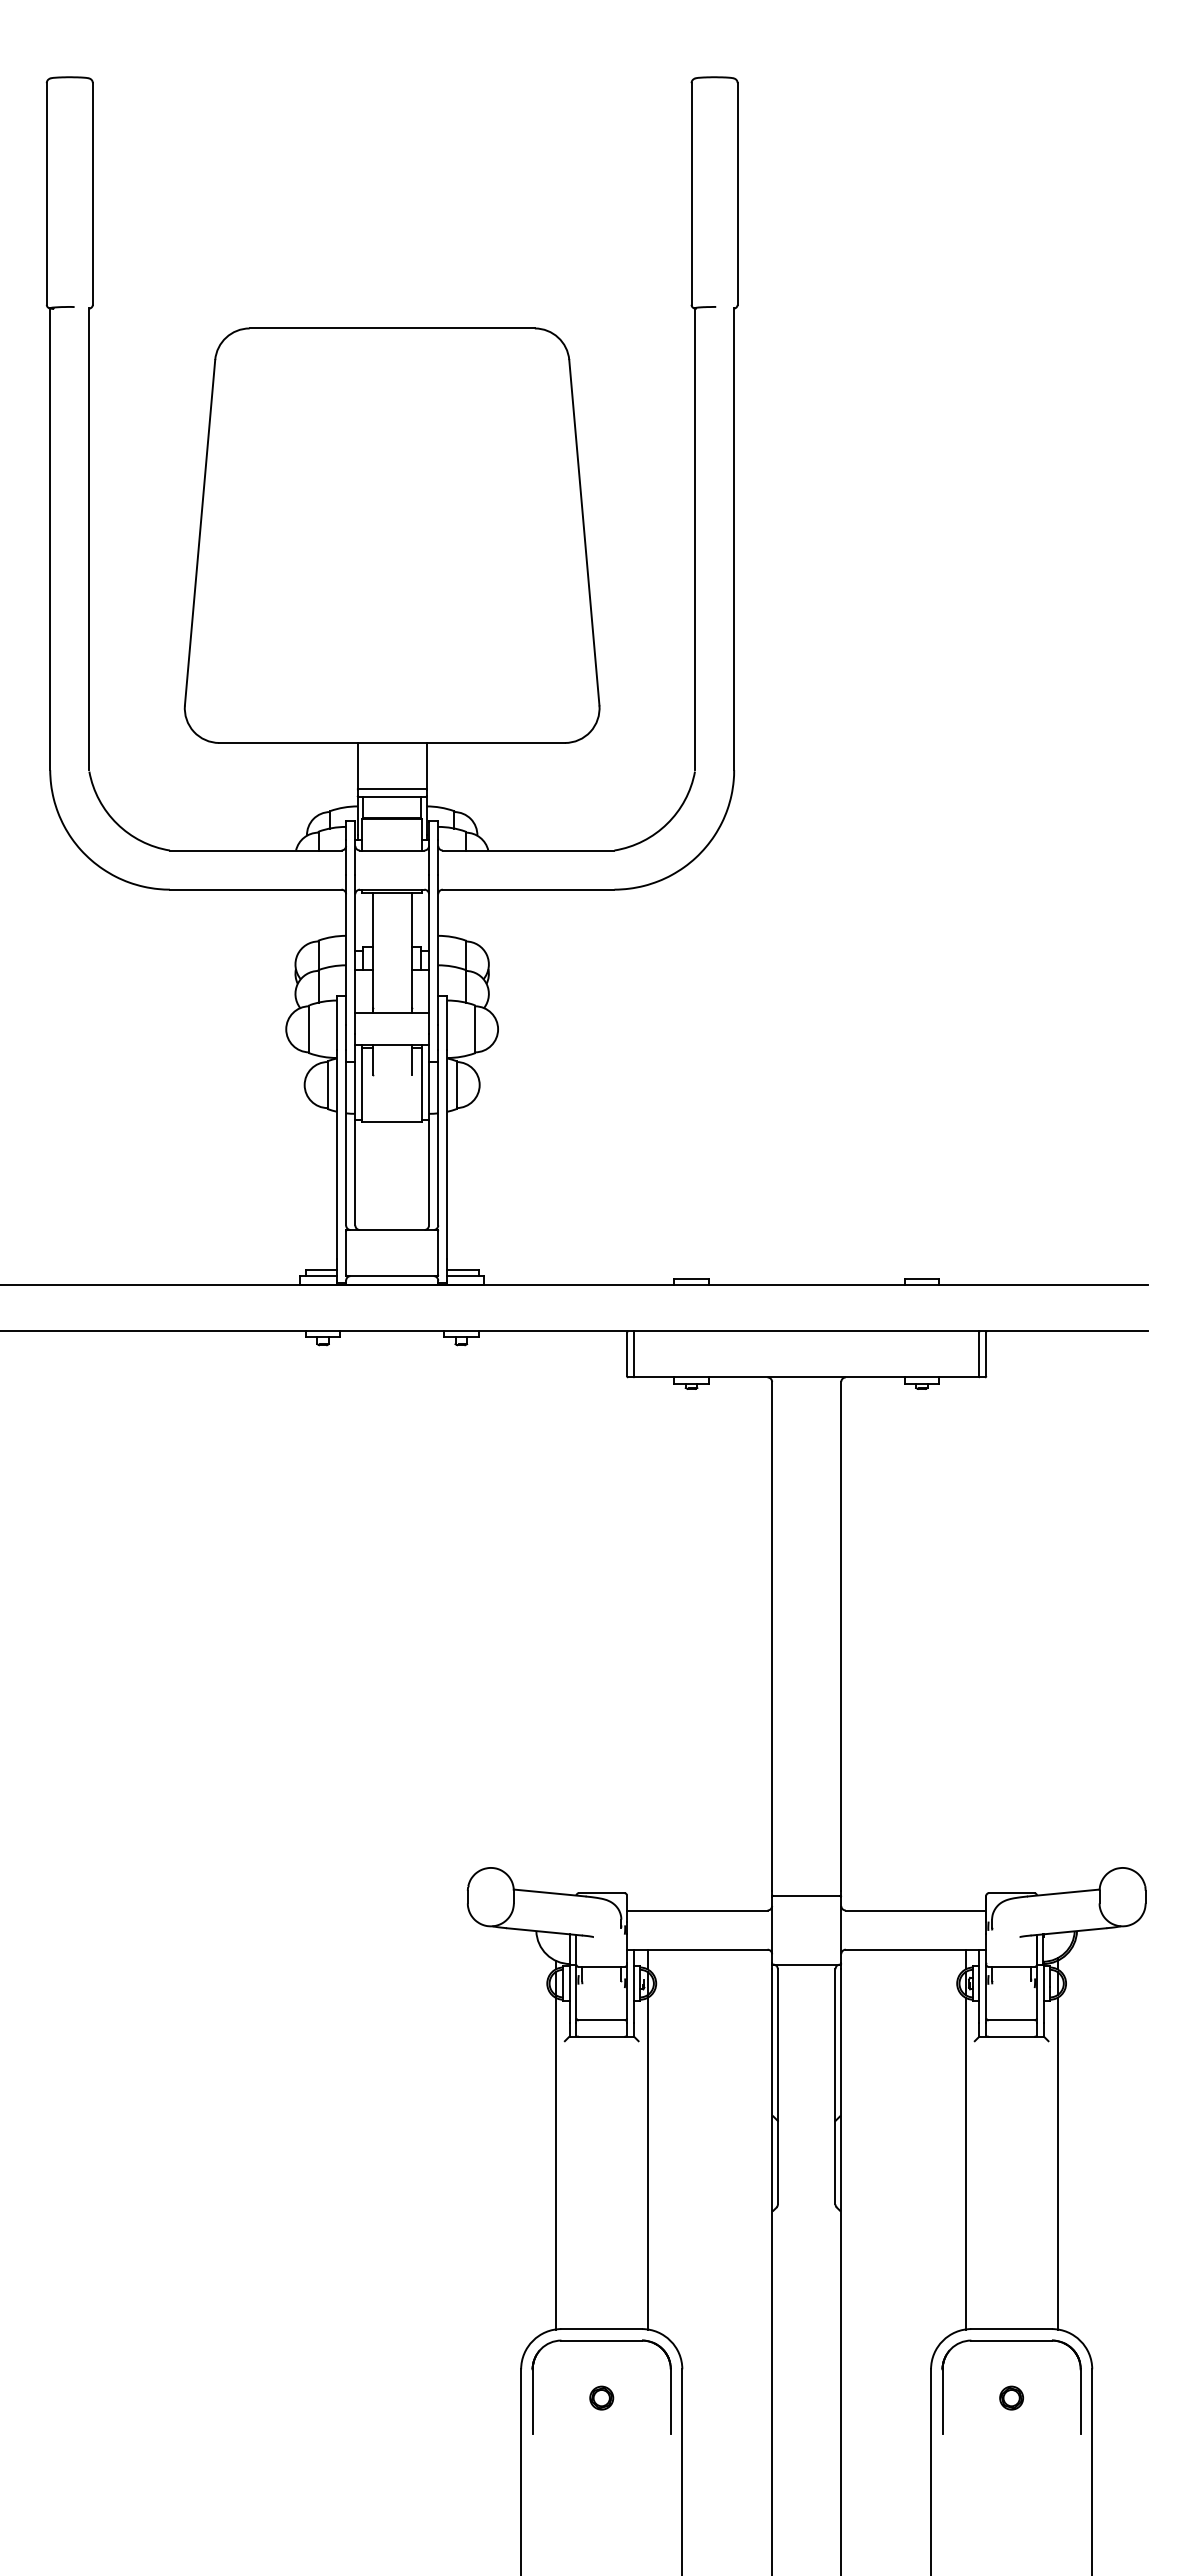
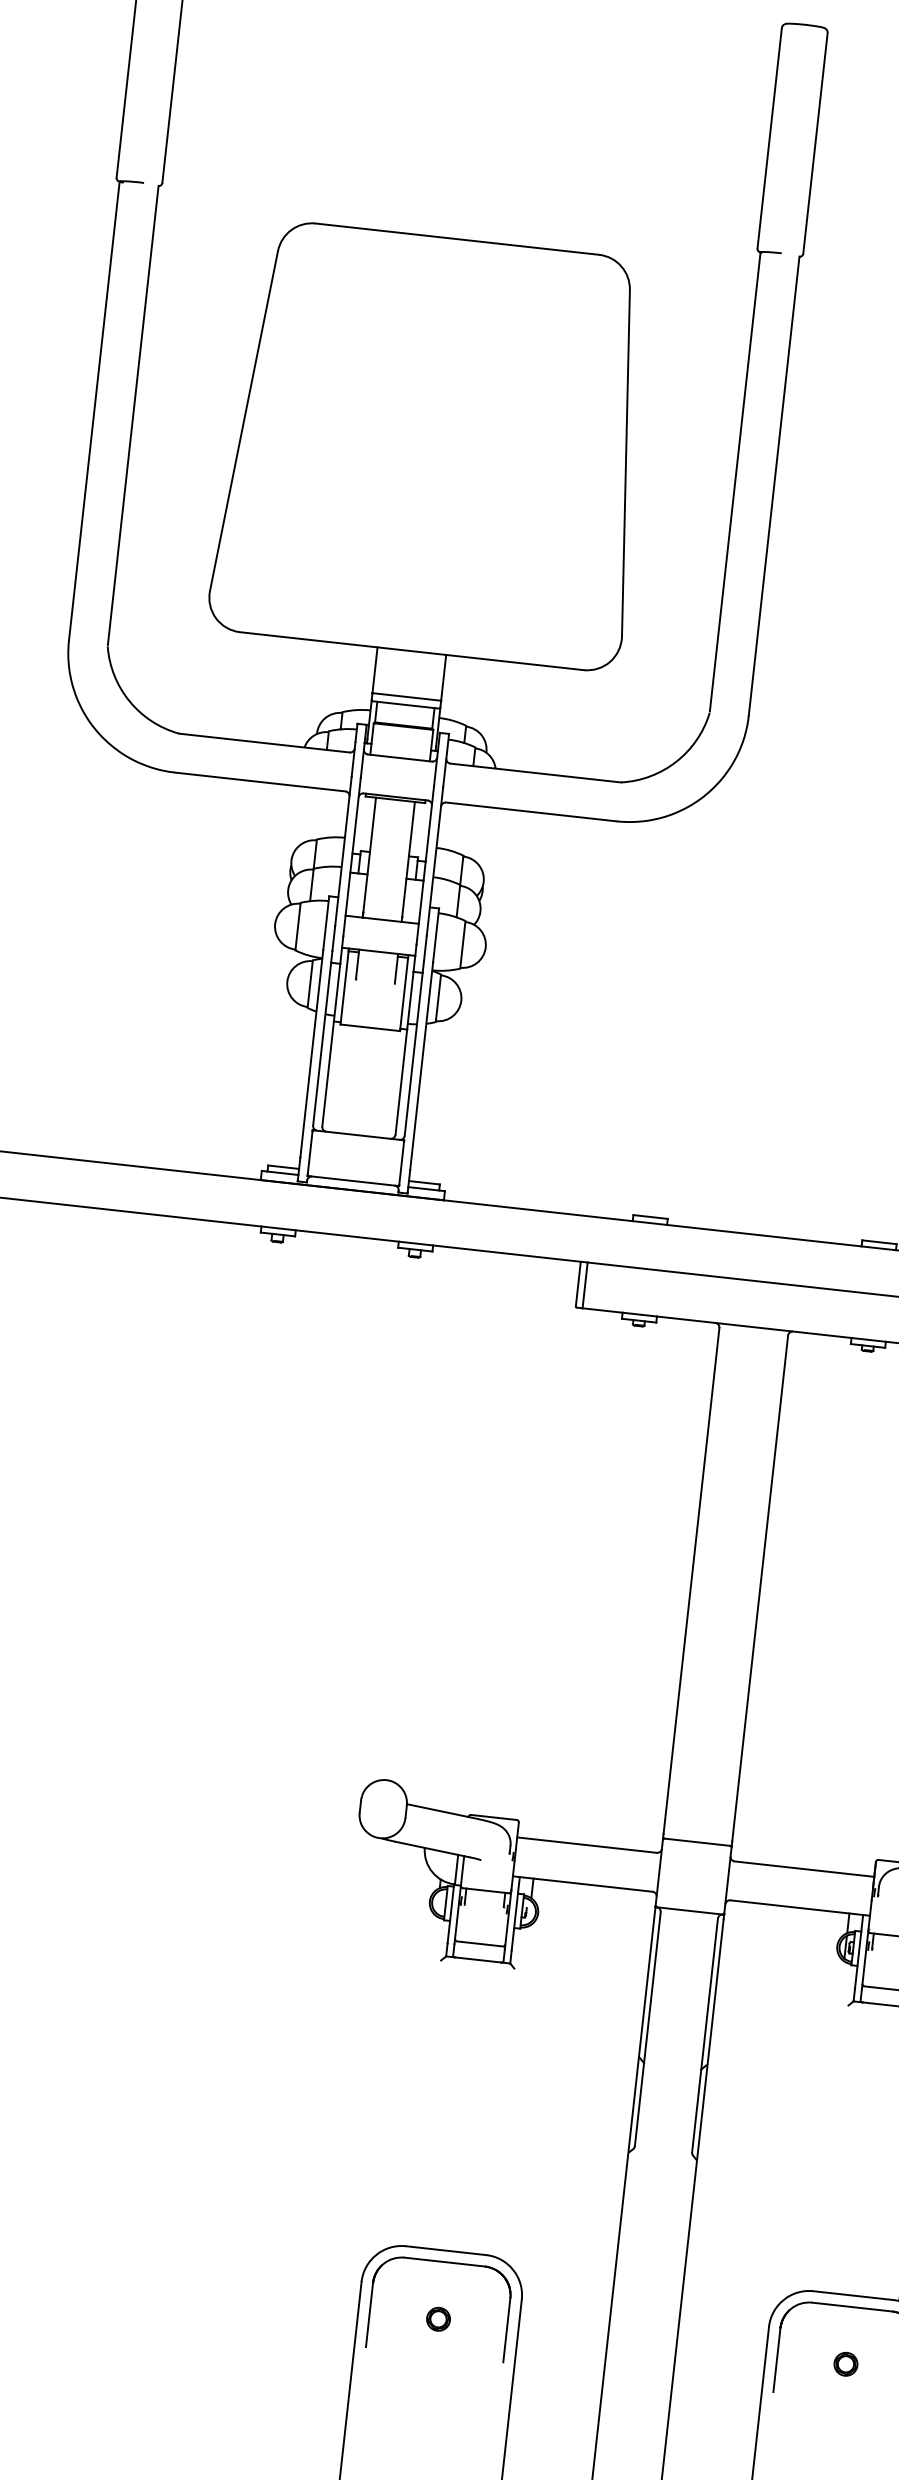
line: (555, 2150) -> (419, 2068), removed
line: (647, 2150) -> (511, 2078), removed
line: (965, 2163) -> (825, 2126), removed

